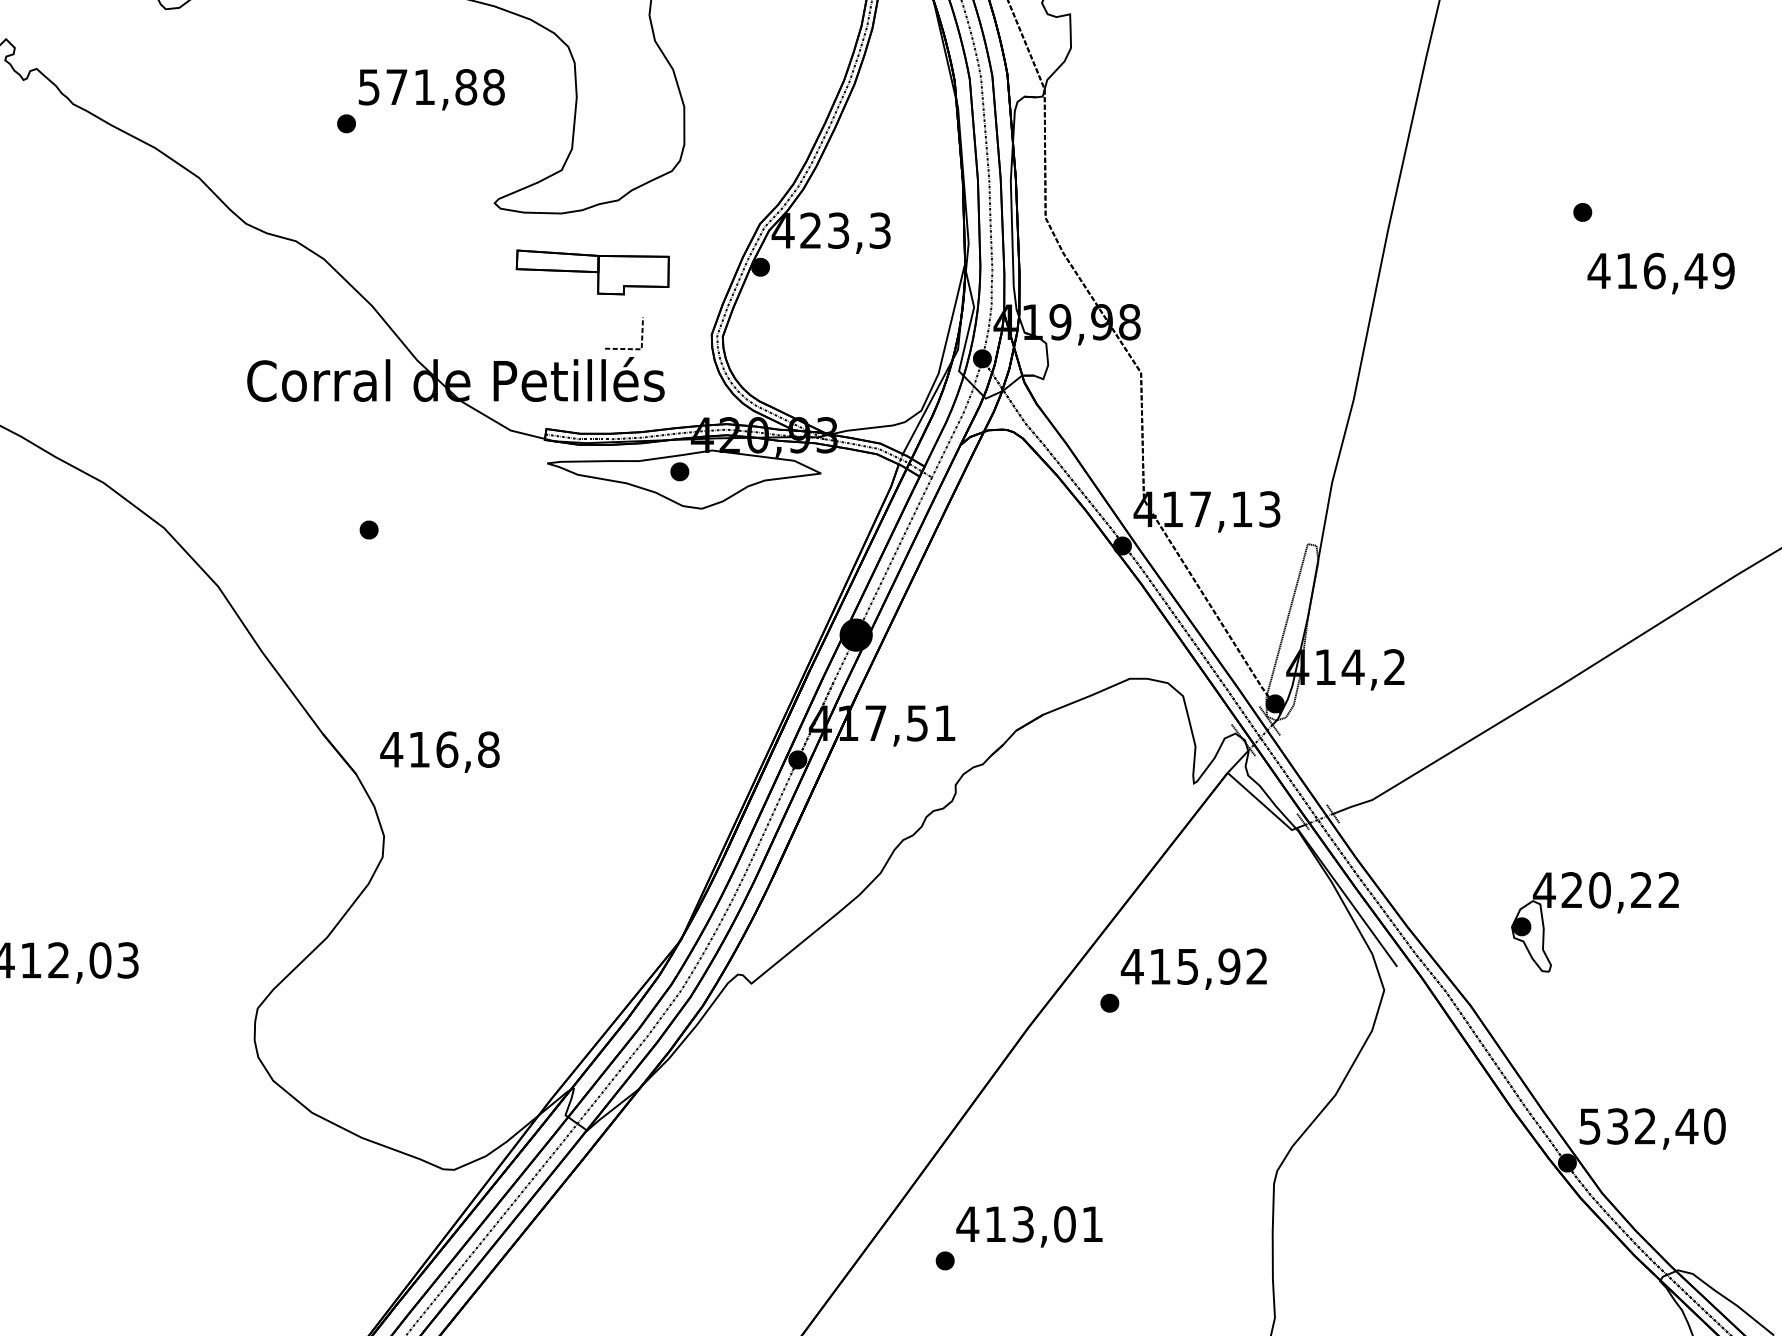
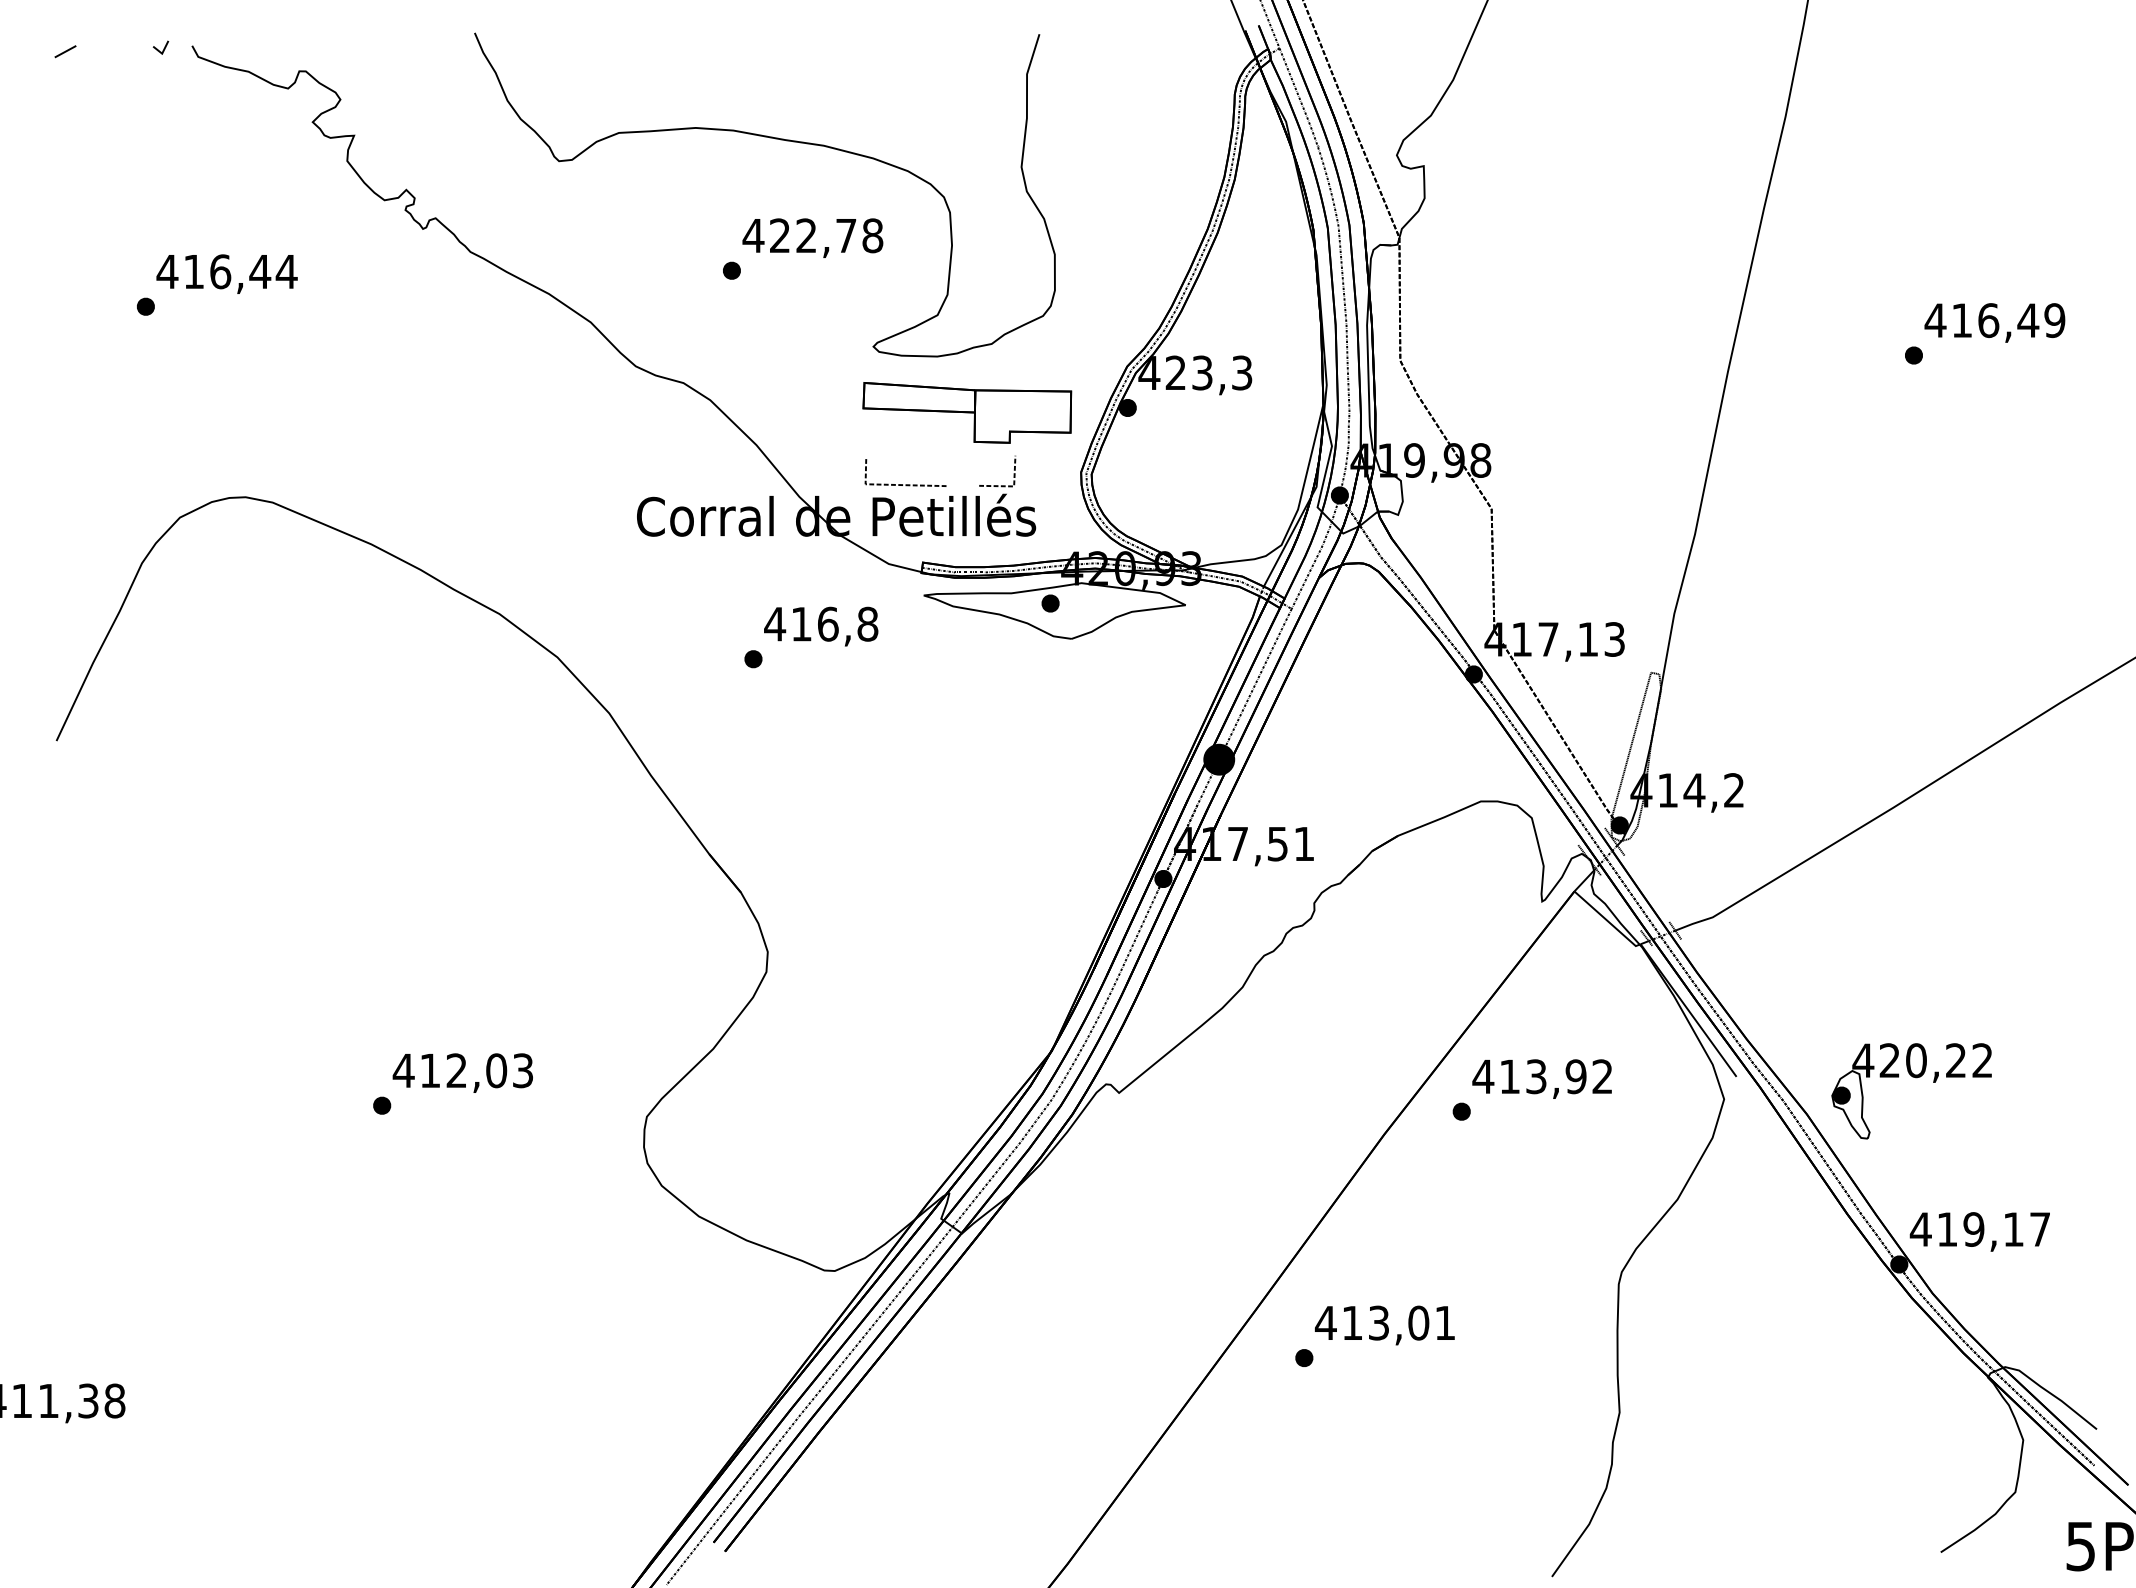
text: (417, 86) -> (799, 235), 571,88 -> 422,78
part: (592, 272) -> (967, 412), size x1.43
text: (1660, 273) -> (1994, 322), moved
line: (528, 347) -> (905, 484), added
text: (440, 752) -> (821, 626), moved
part: (1599, 908) -> (1915, 1078), moved
text: (1188, 966) -> (1536, 1076), 415,92 -> 413,92
text: (1651, 1126) -> (1979, 1229), 532,40 -> 419,17

